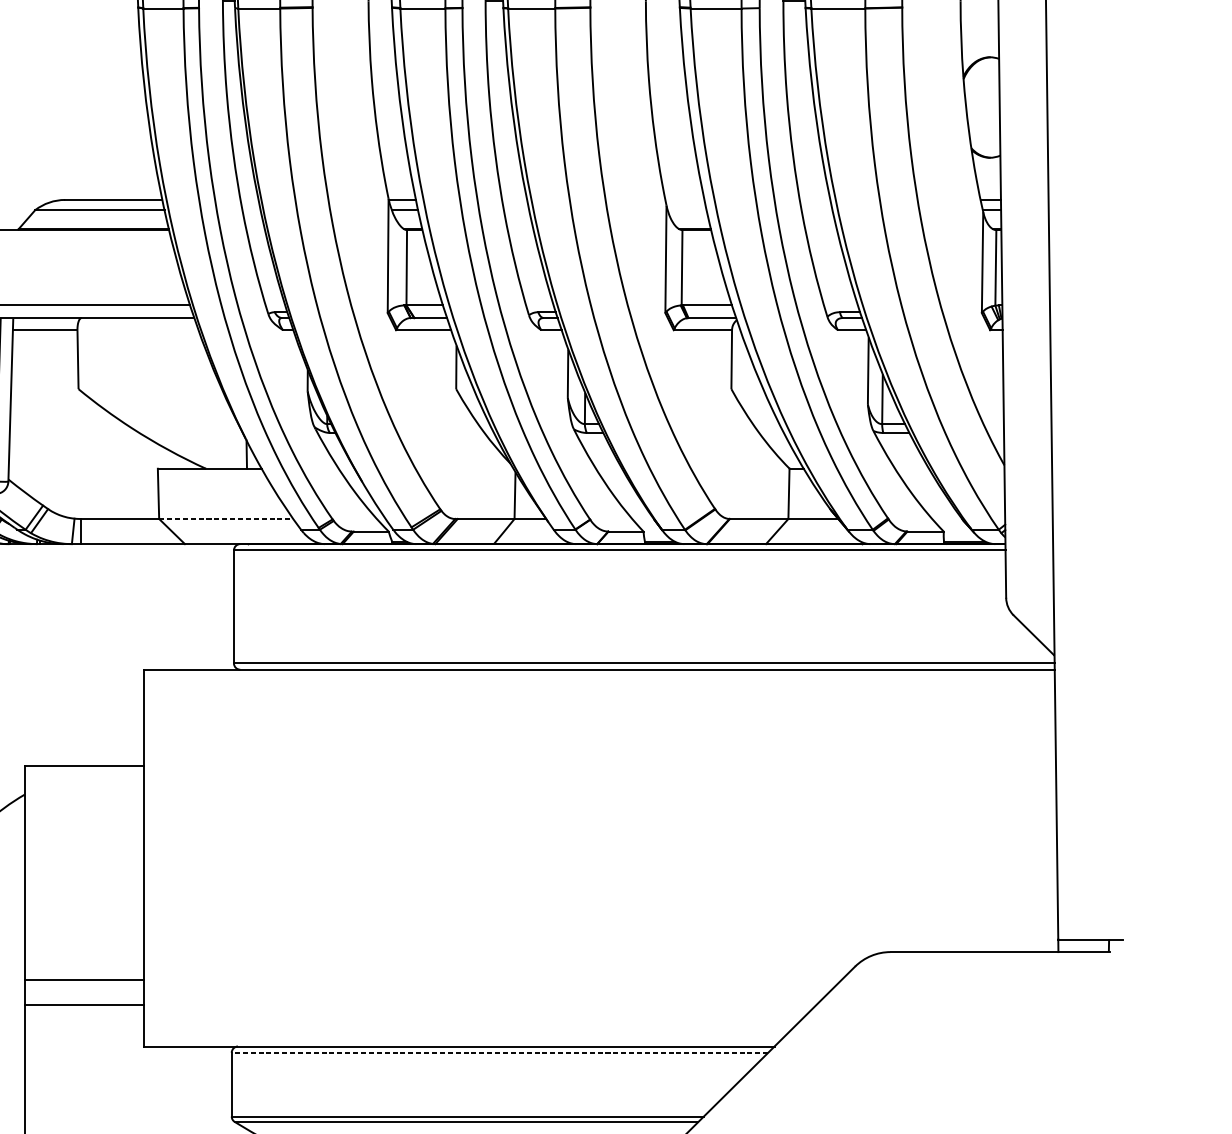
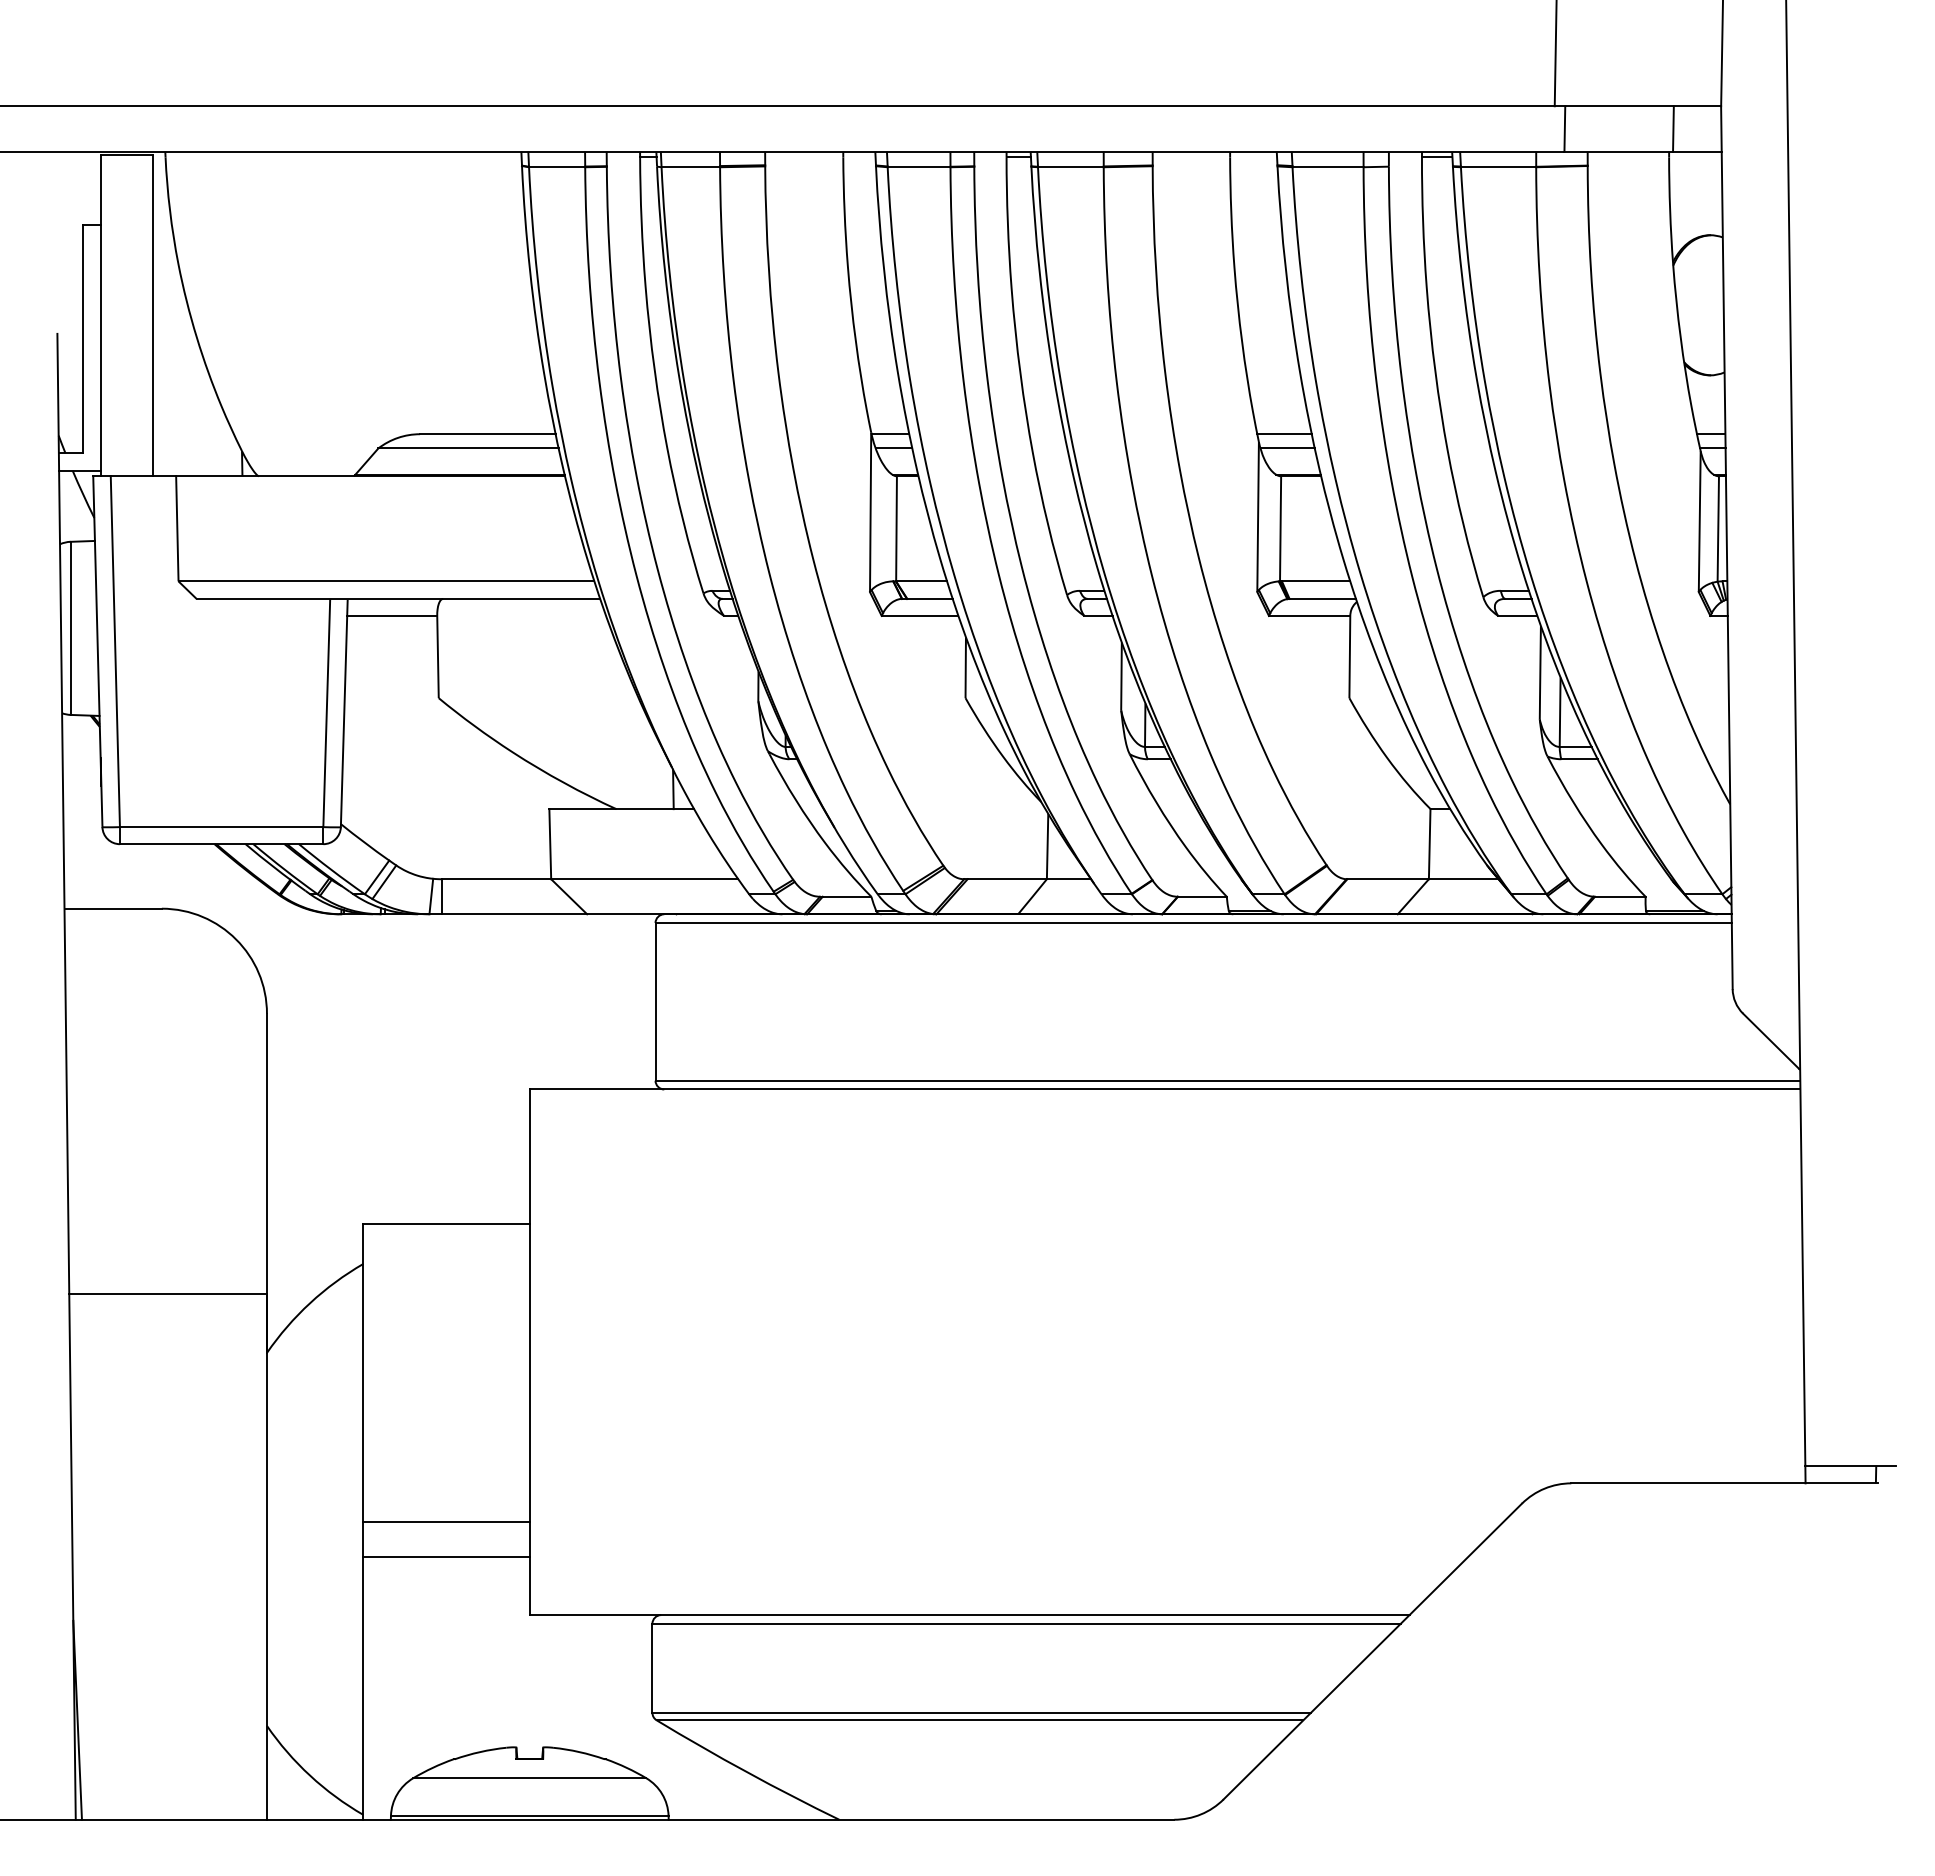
line: (684, 200) -> (1284, 434), added
line: (687, 210) -> (1287, 448), added
line: (226, 519) -> (644, 879), dashed -> solid
line: (499, 1052) -> (1026, 1623), dashed -> solid

